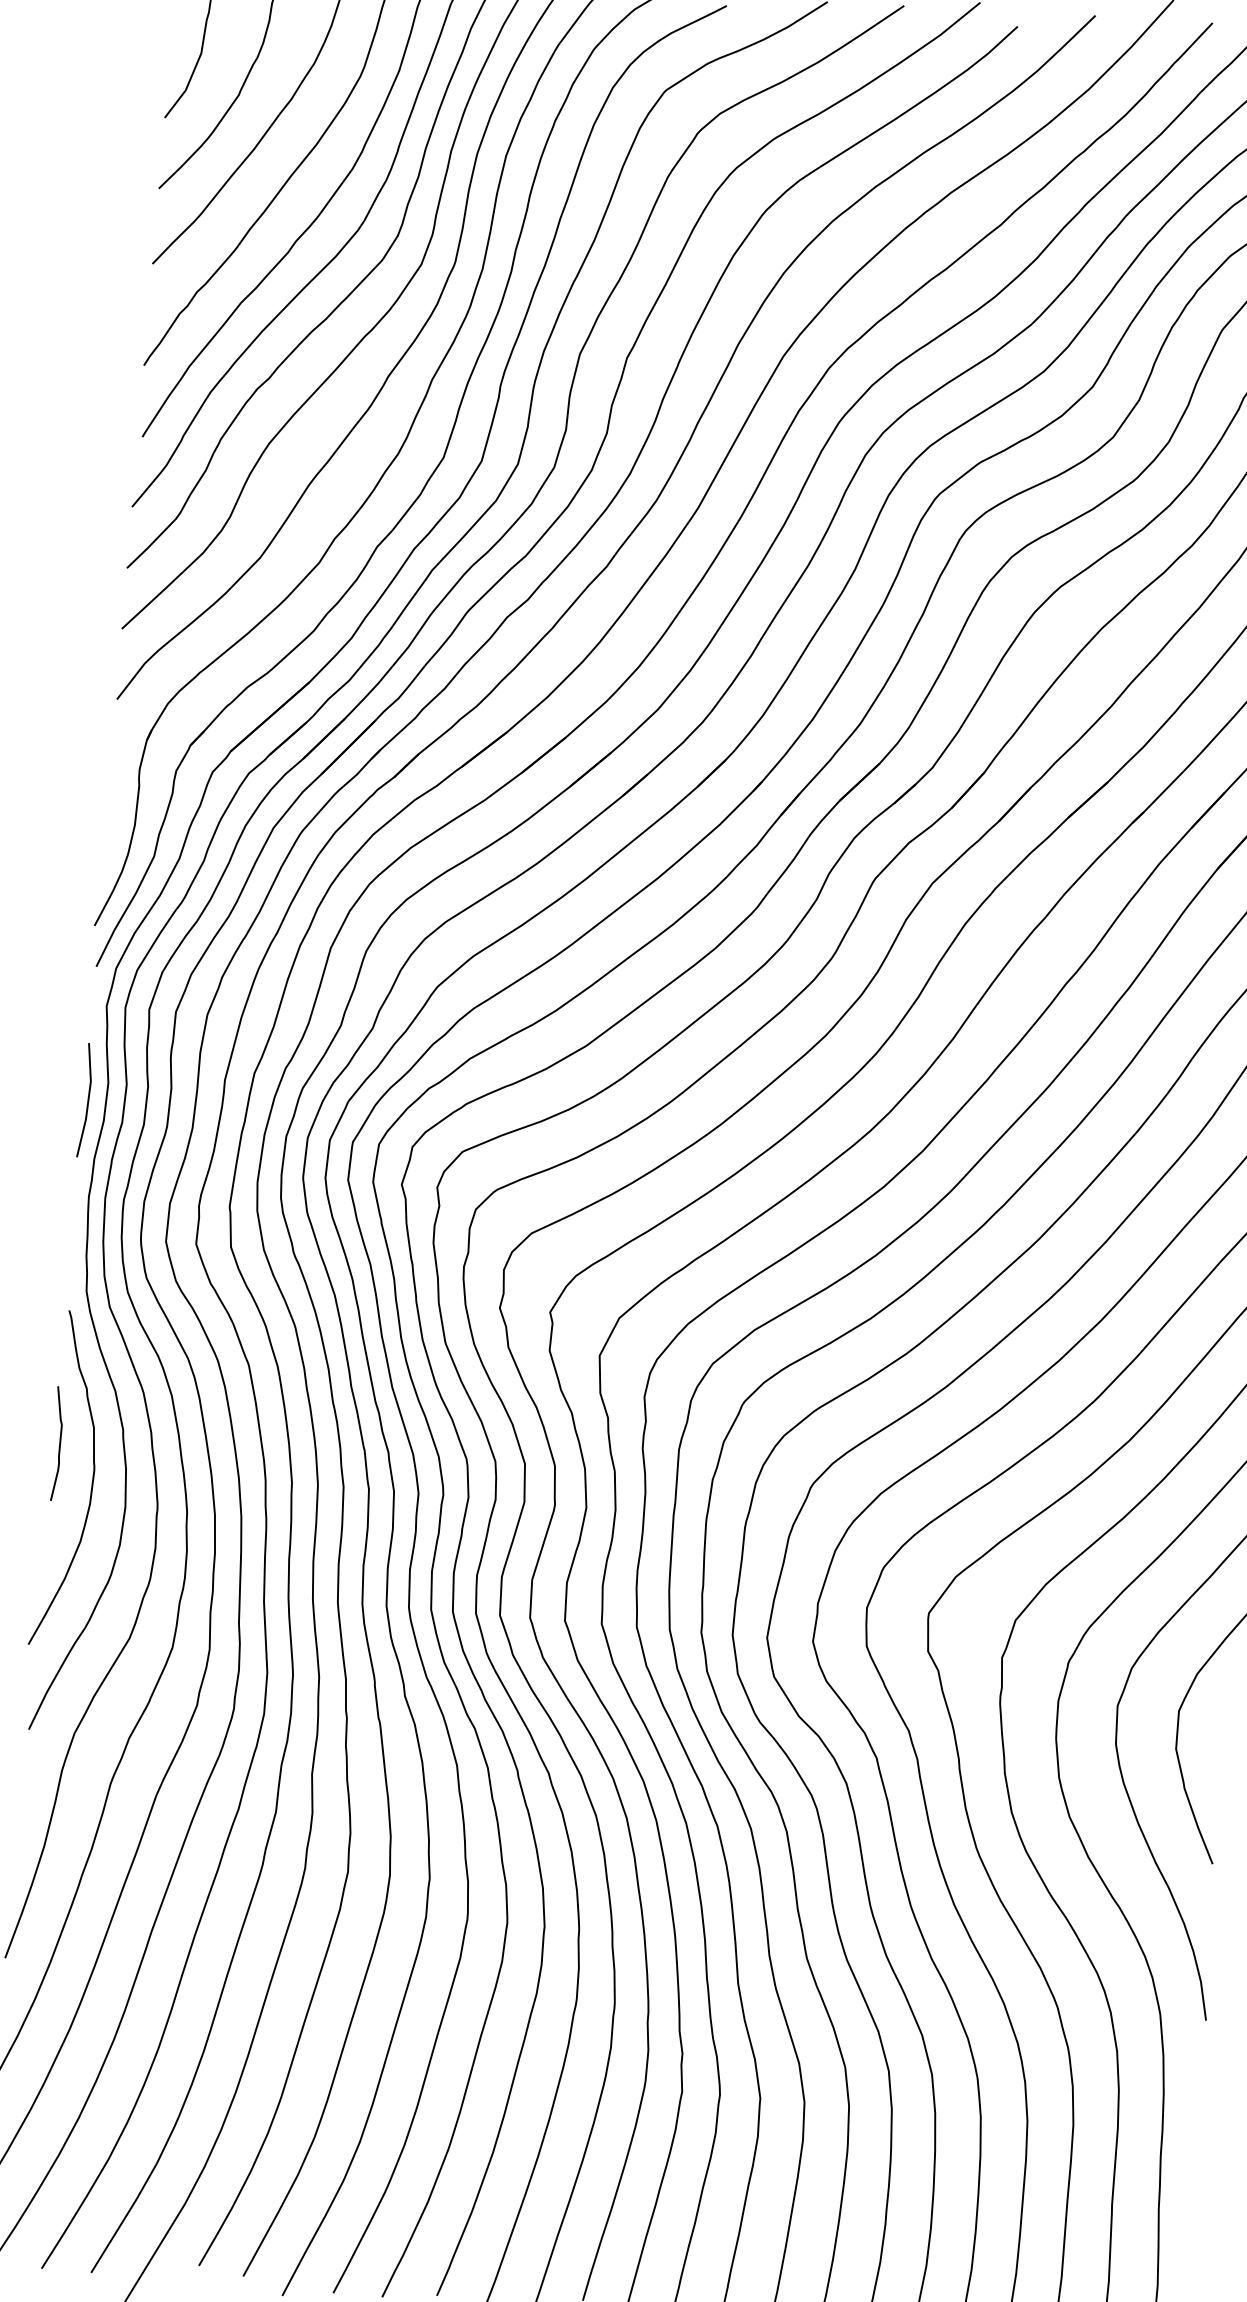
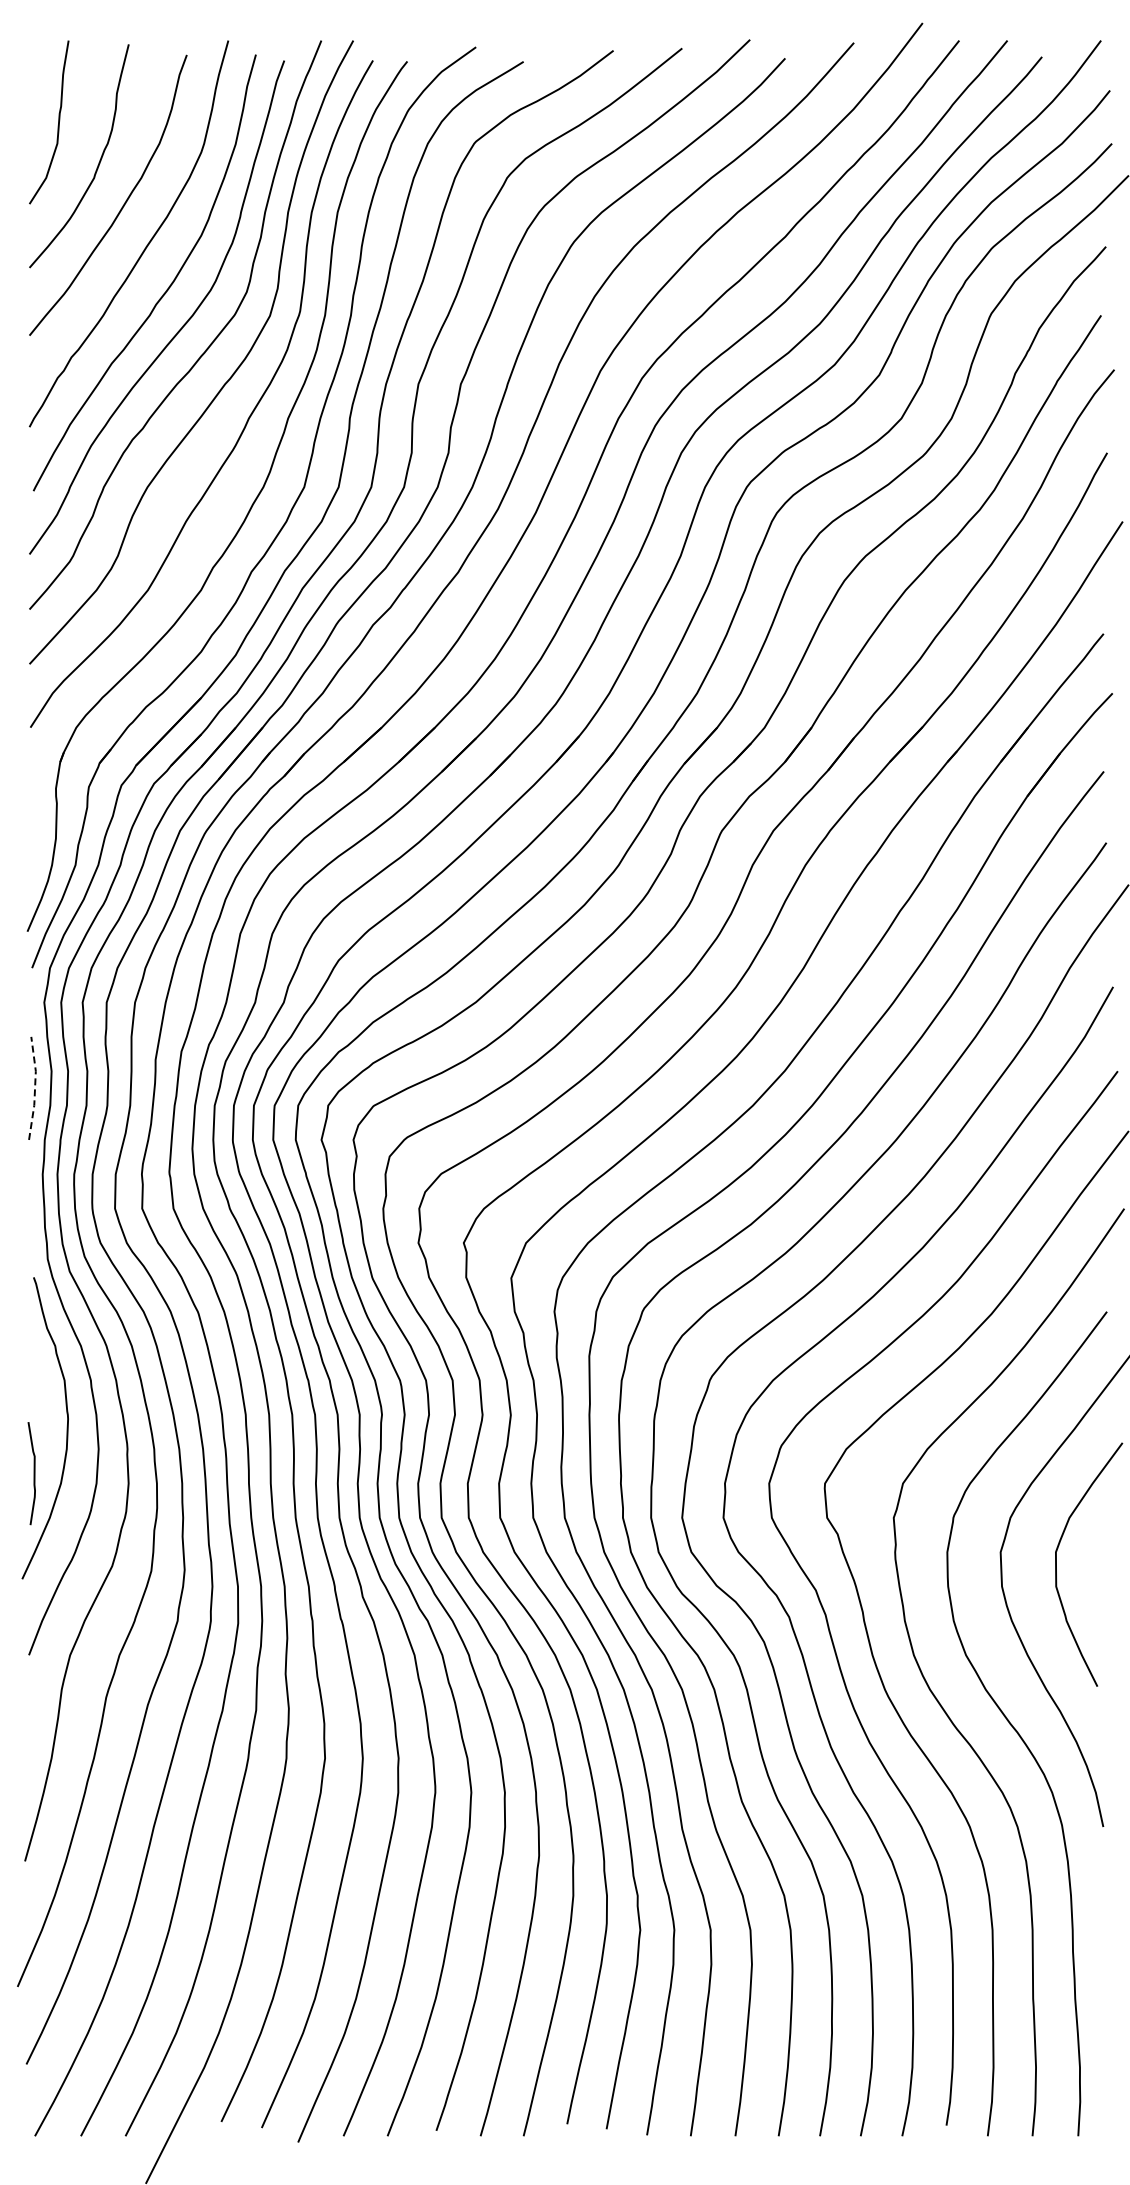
line: (88, 1099) -> (35, 1087), solid -> dashed
curve: (58, 1443) -> (33, 1473), moved

